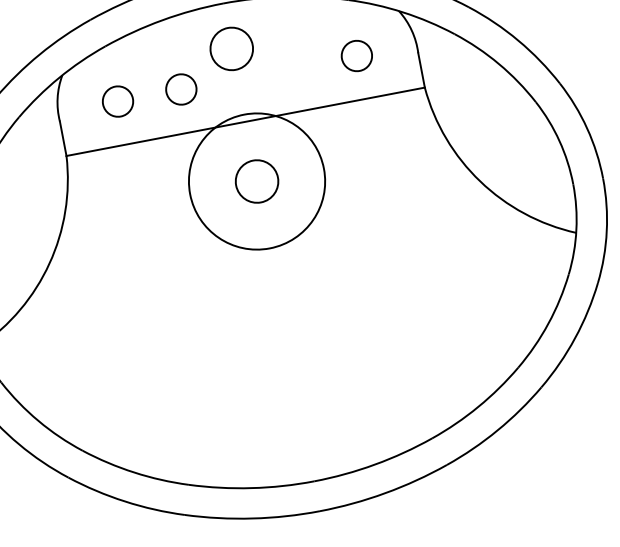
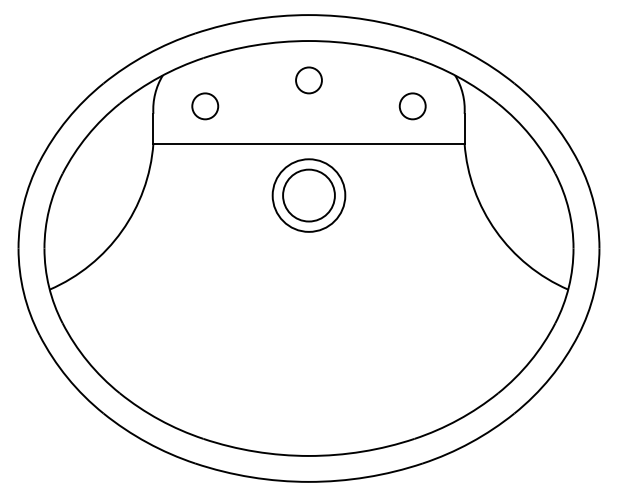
circle: (231, 49) -> (308, 80), size x0.71
circle: (181, 89) -> (260, 106), removed
circle: (256, 181) -> (308, 195), size x0.62
circle: (256, 181) -> (308, 195), size x1.43

